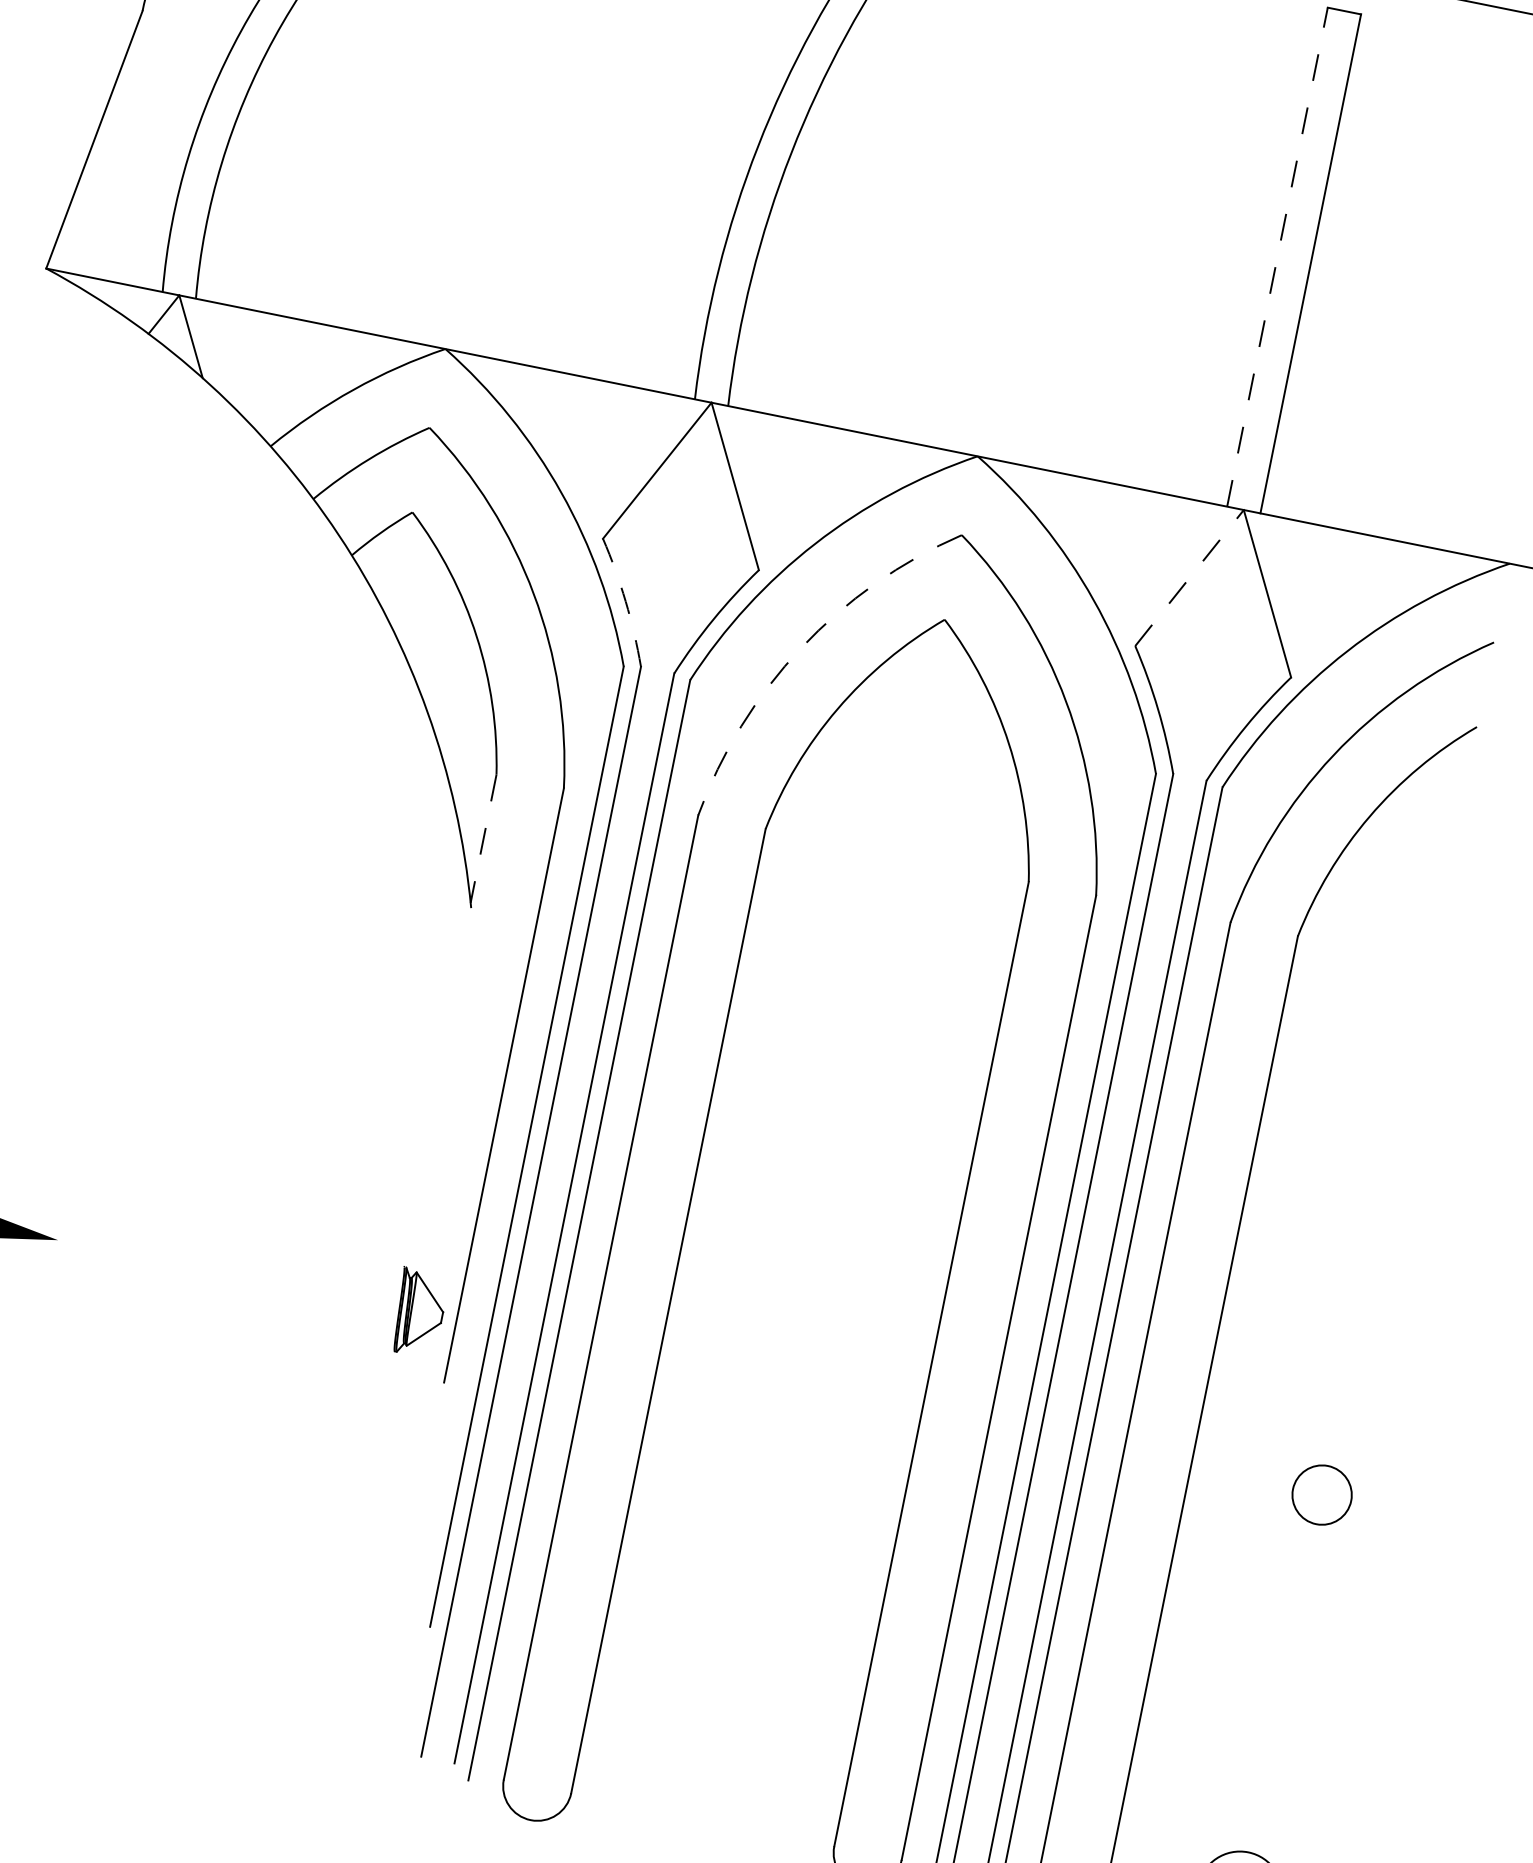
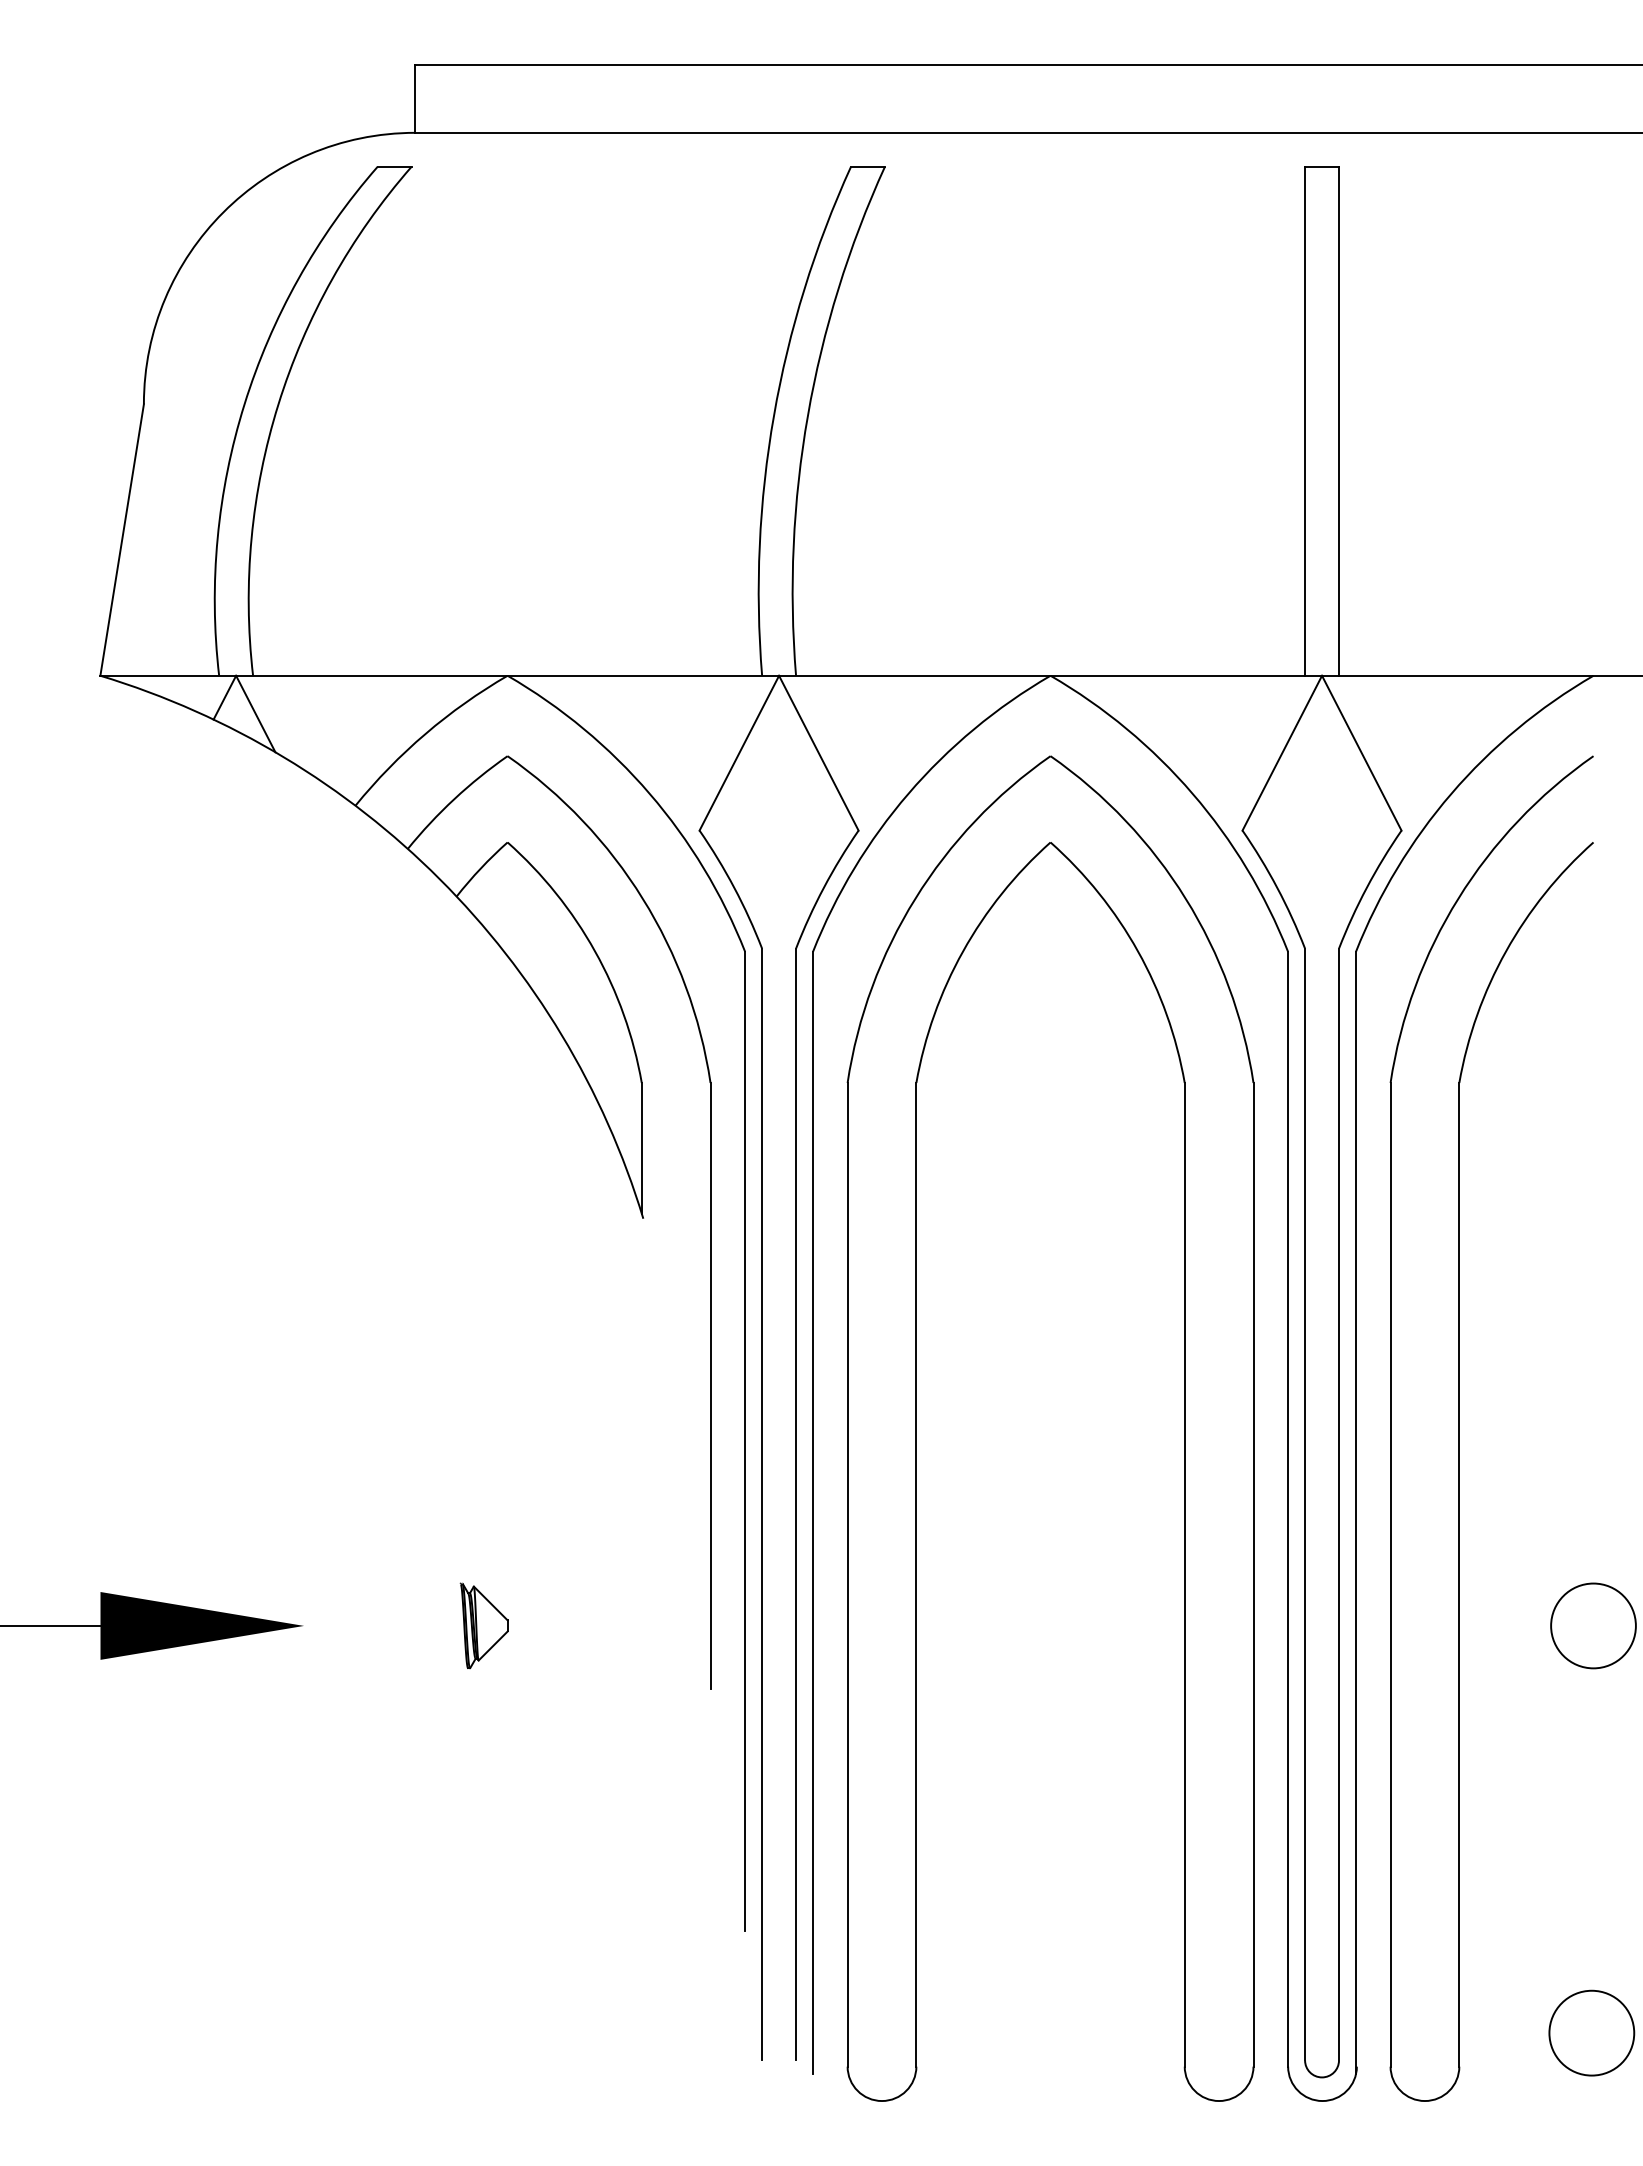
line: (1277, 257) -> (1305, 421), dashed -> solid
line: (1189, 577) -> (1282, 752), dashed -> solid
arc: (626, 601) -> (734, 887), dashed -> solid
arc: (801, 647) -> (915, 898), dashed -> solid
line: (483, 838) -> (641, 1148), dashed -> solid
part: (418, 1312) -> (483, 1625), moved
circle: (1322, 1494) -> (1593, 1625), size x1.43

